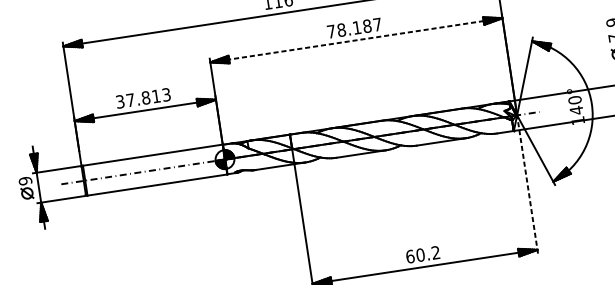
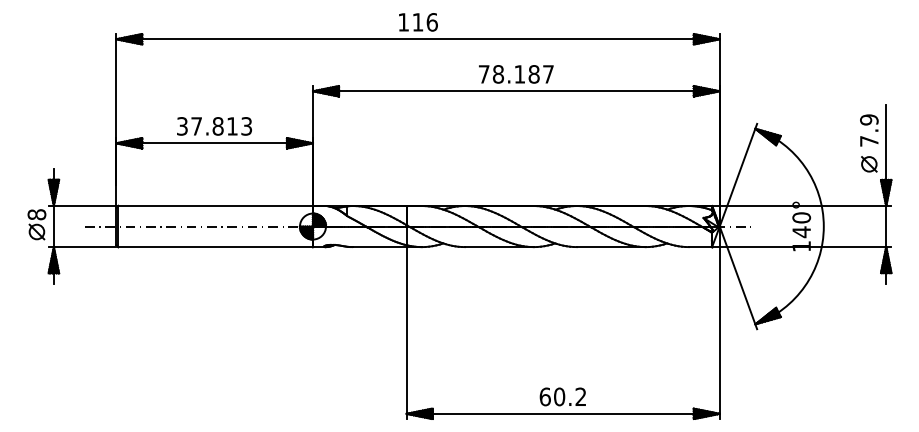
line: (356, 40) -> (516, 91), dashed -> solid
text: (25, 180) -> (36, 214), 9 -> 8
line: (527, 184) -> (719, 322), dashed -> solid

